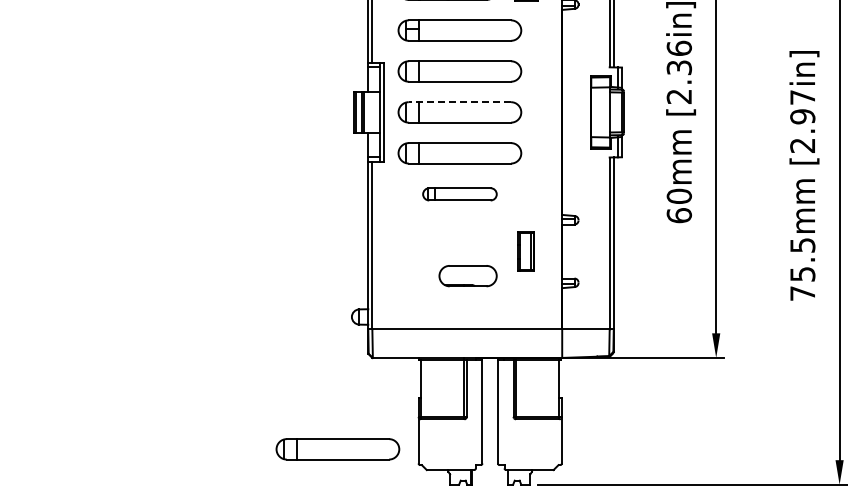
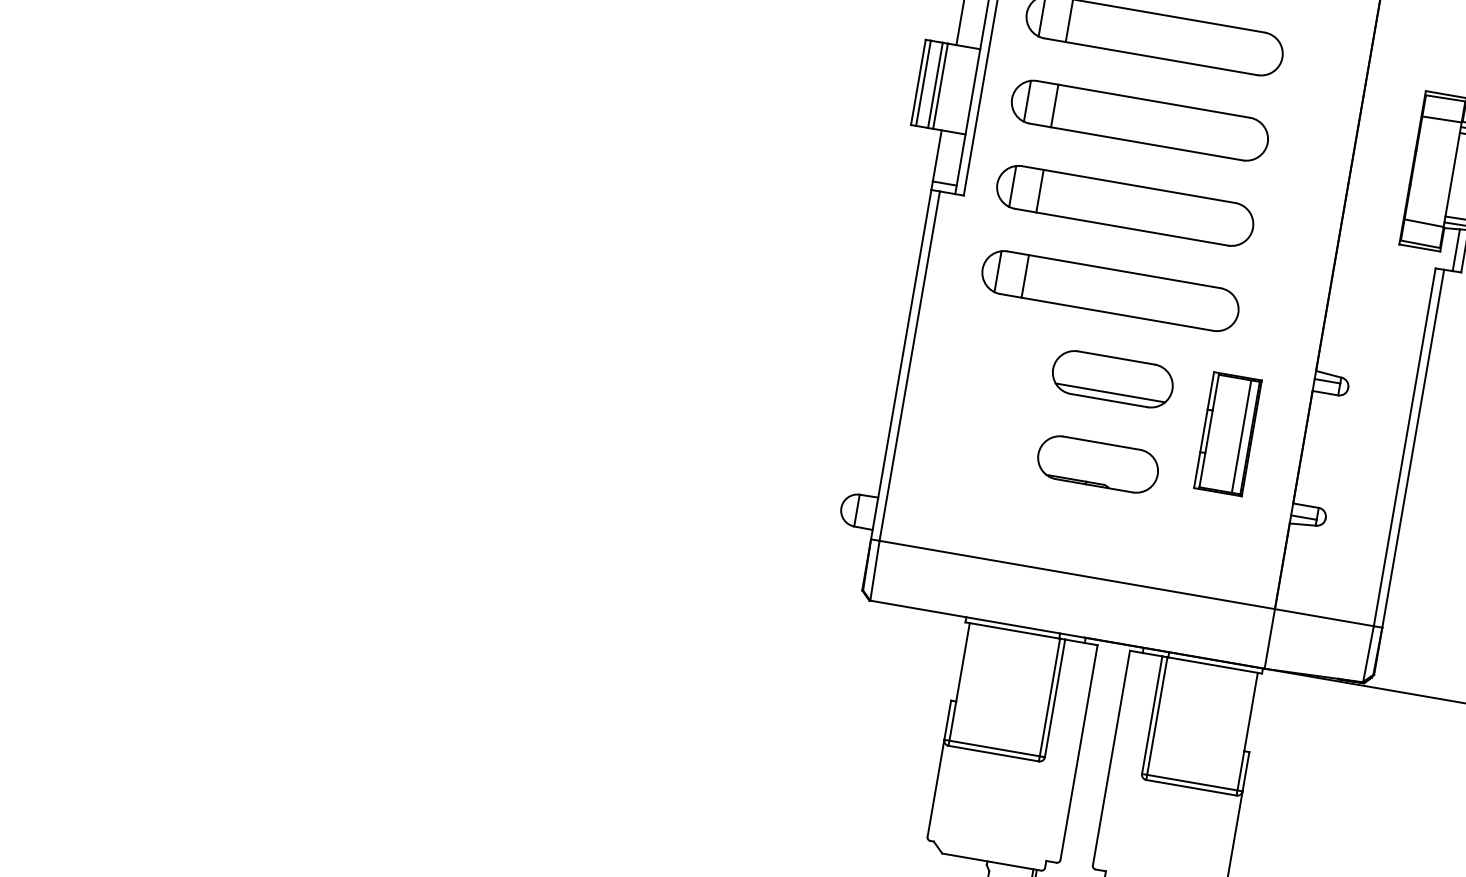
line: (459, 102) -> (1142, 99), dashed -> solid
part: (459, 194) -> (1109, 291), size x1.67
part: (467, 235) -> (1111, 379), added
part: (526, 251) -> (1228, 434), size x1.43
part: (337, 449) -> (763, 778), removed

